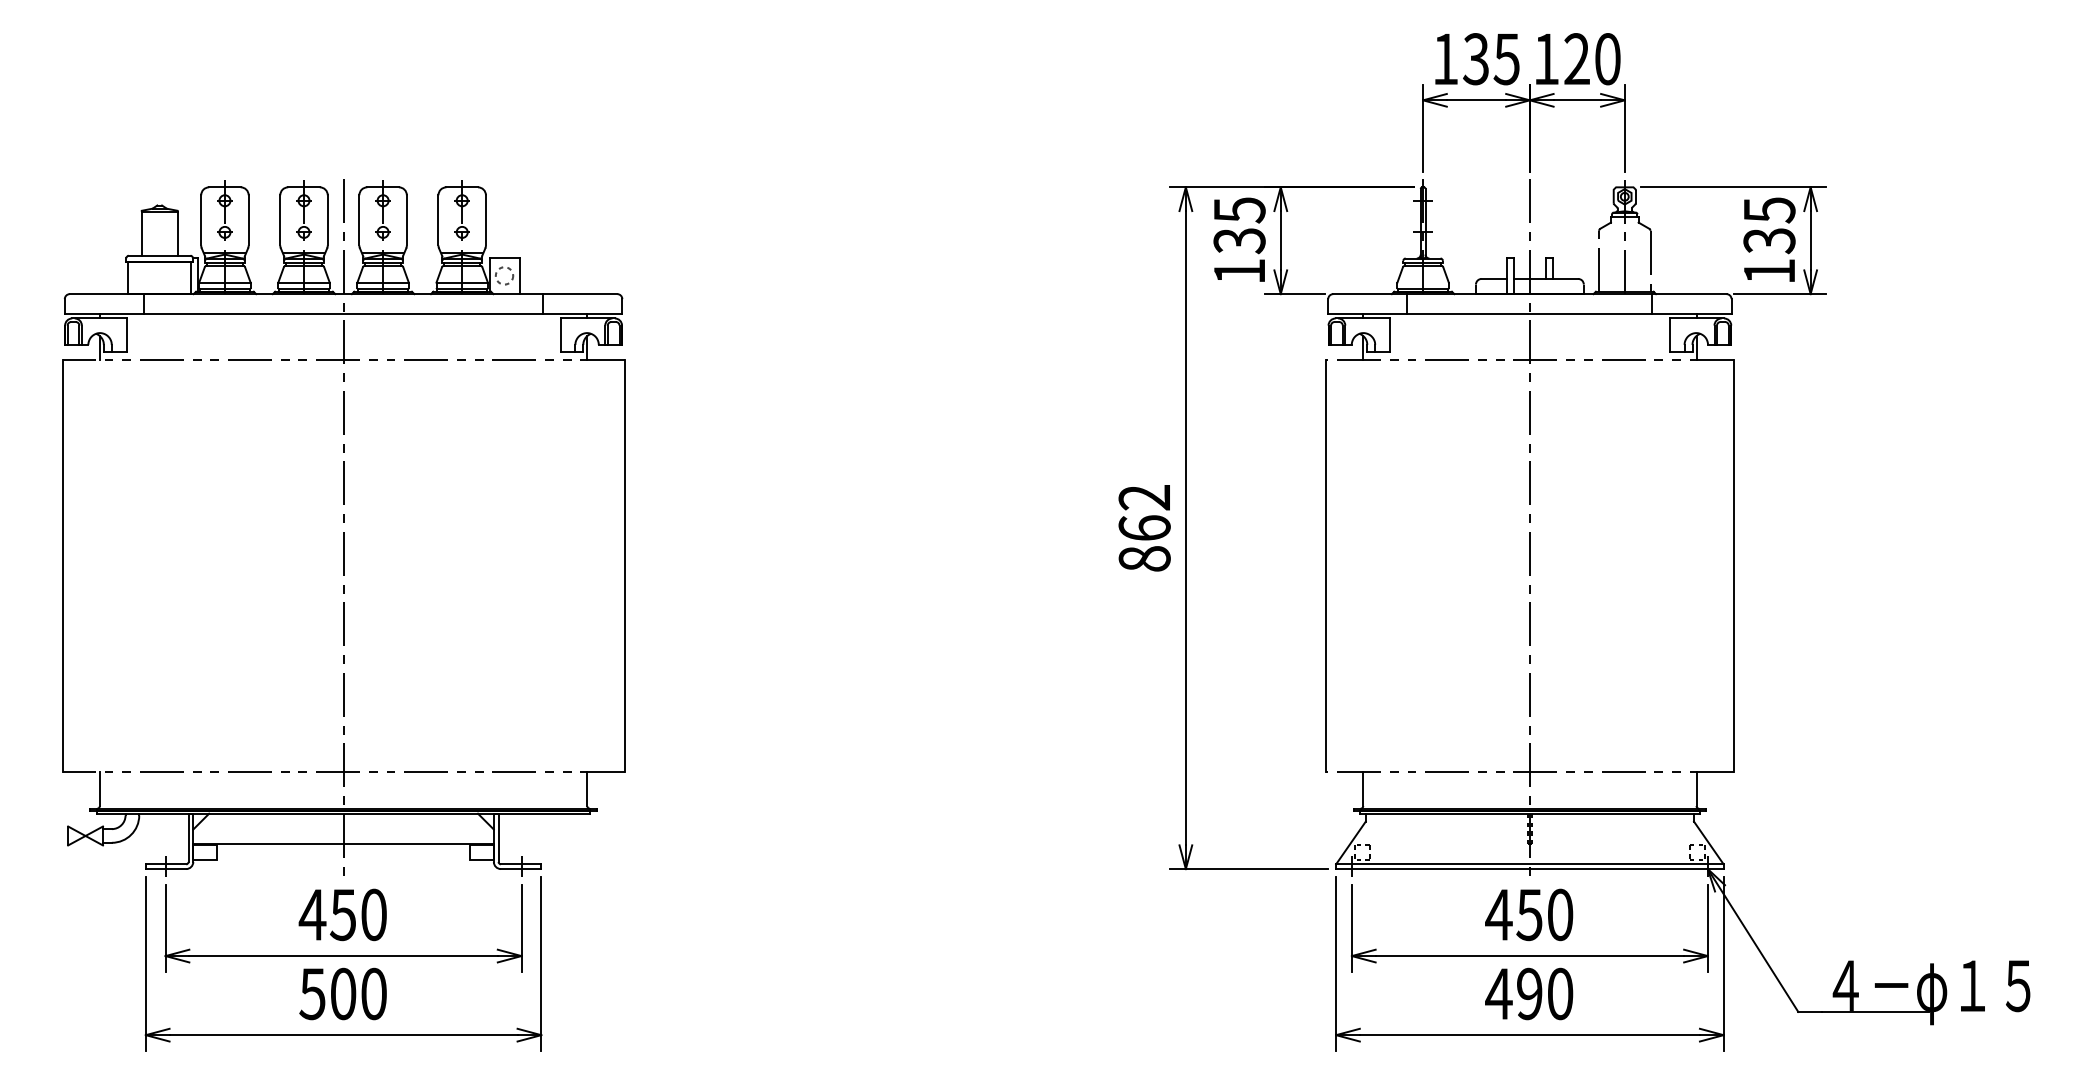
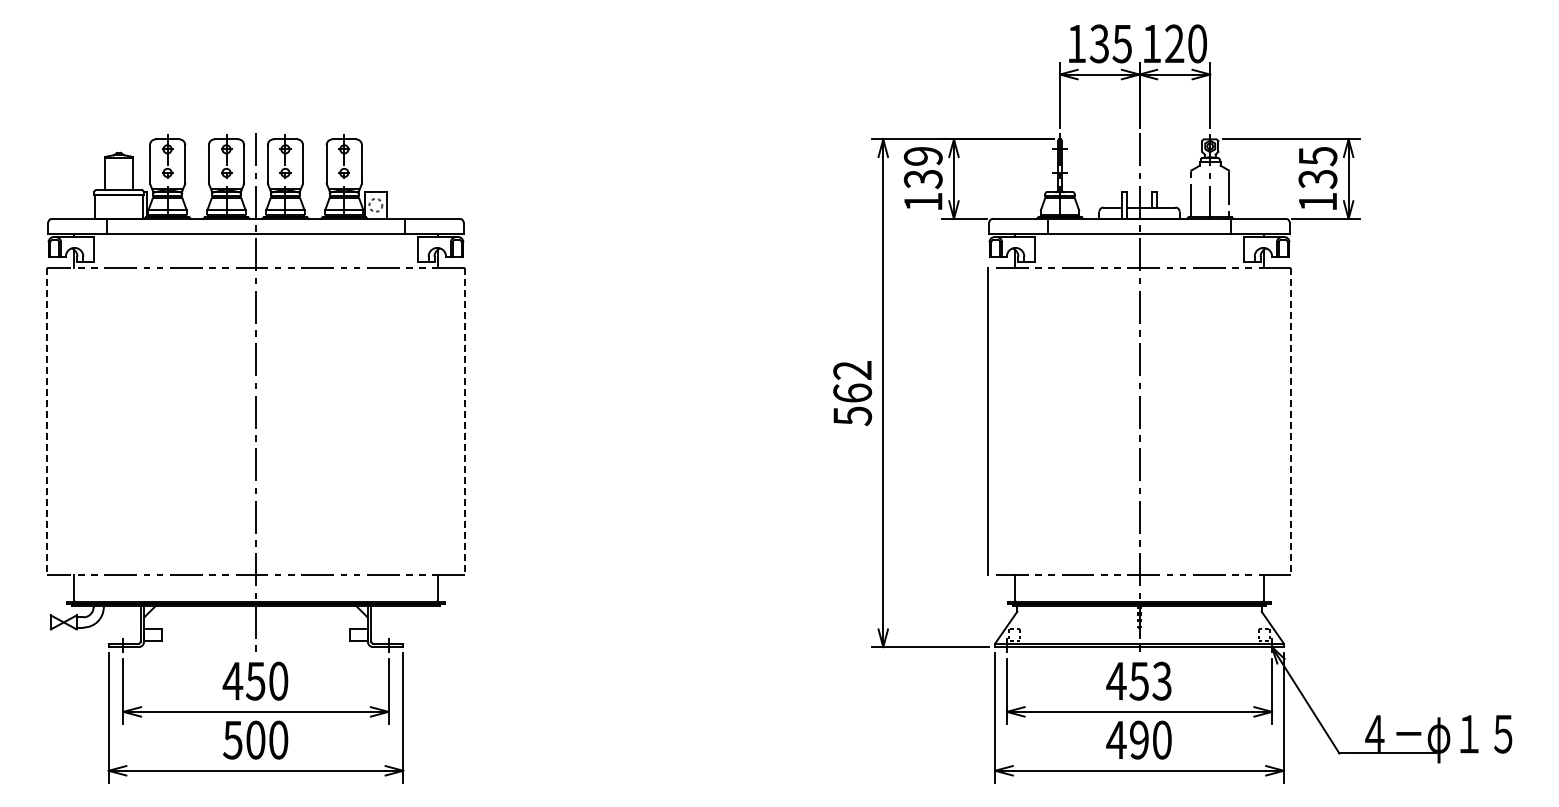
text: (1238, 210) -> (922, 156), 135 -> 139
text: (1144, 559) -> (852, 416), 862 -> 562
line: (62, 566) -> (46, 421), solid -> dashed
line: (624, 566) -> (465, 421), solid -> dashed
line: (1733, 566) -> (1291, 421), solid -> dashed
line: (342, 844) -> (255, 628), removed
text: (1559, 913) -> (1161, 680), 450 -> 453

